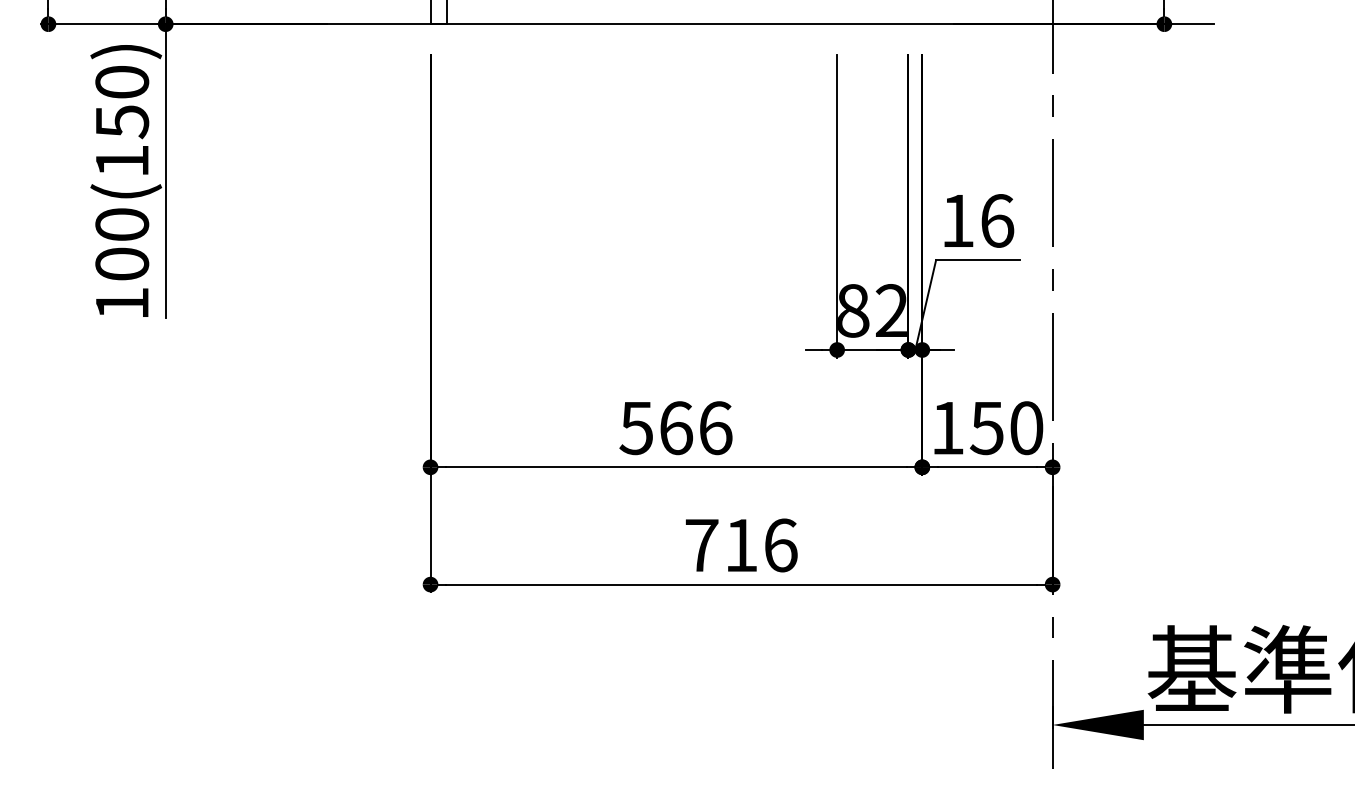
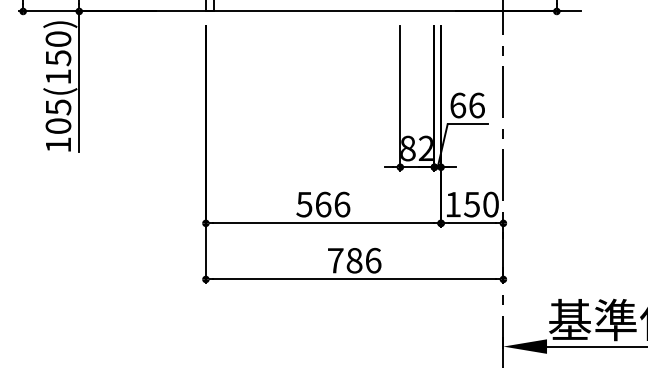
text: (958, 220) -> (458, 105), 16 -> 66
text: (122, 225) -> (58, 107), 100(150) -> 105(150)
text: (741, 544) -> (354, 260), 716 -> 786

